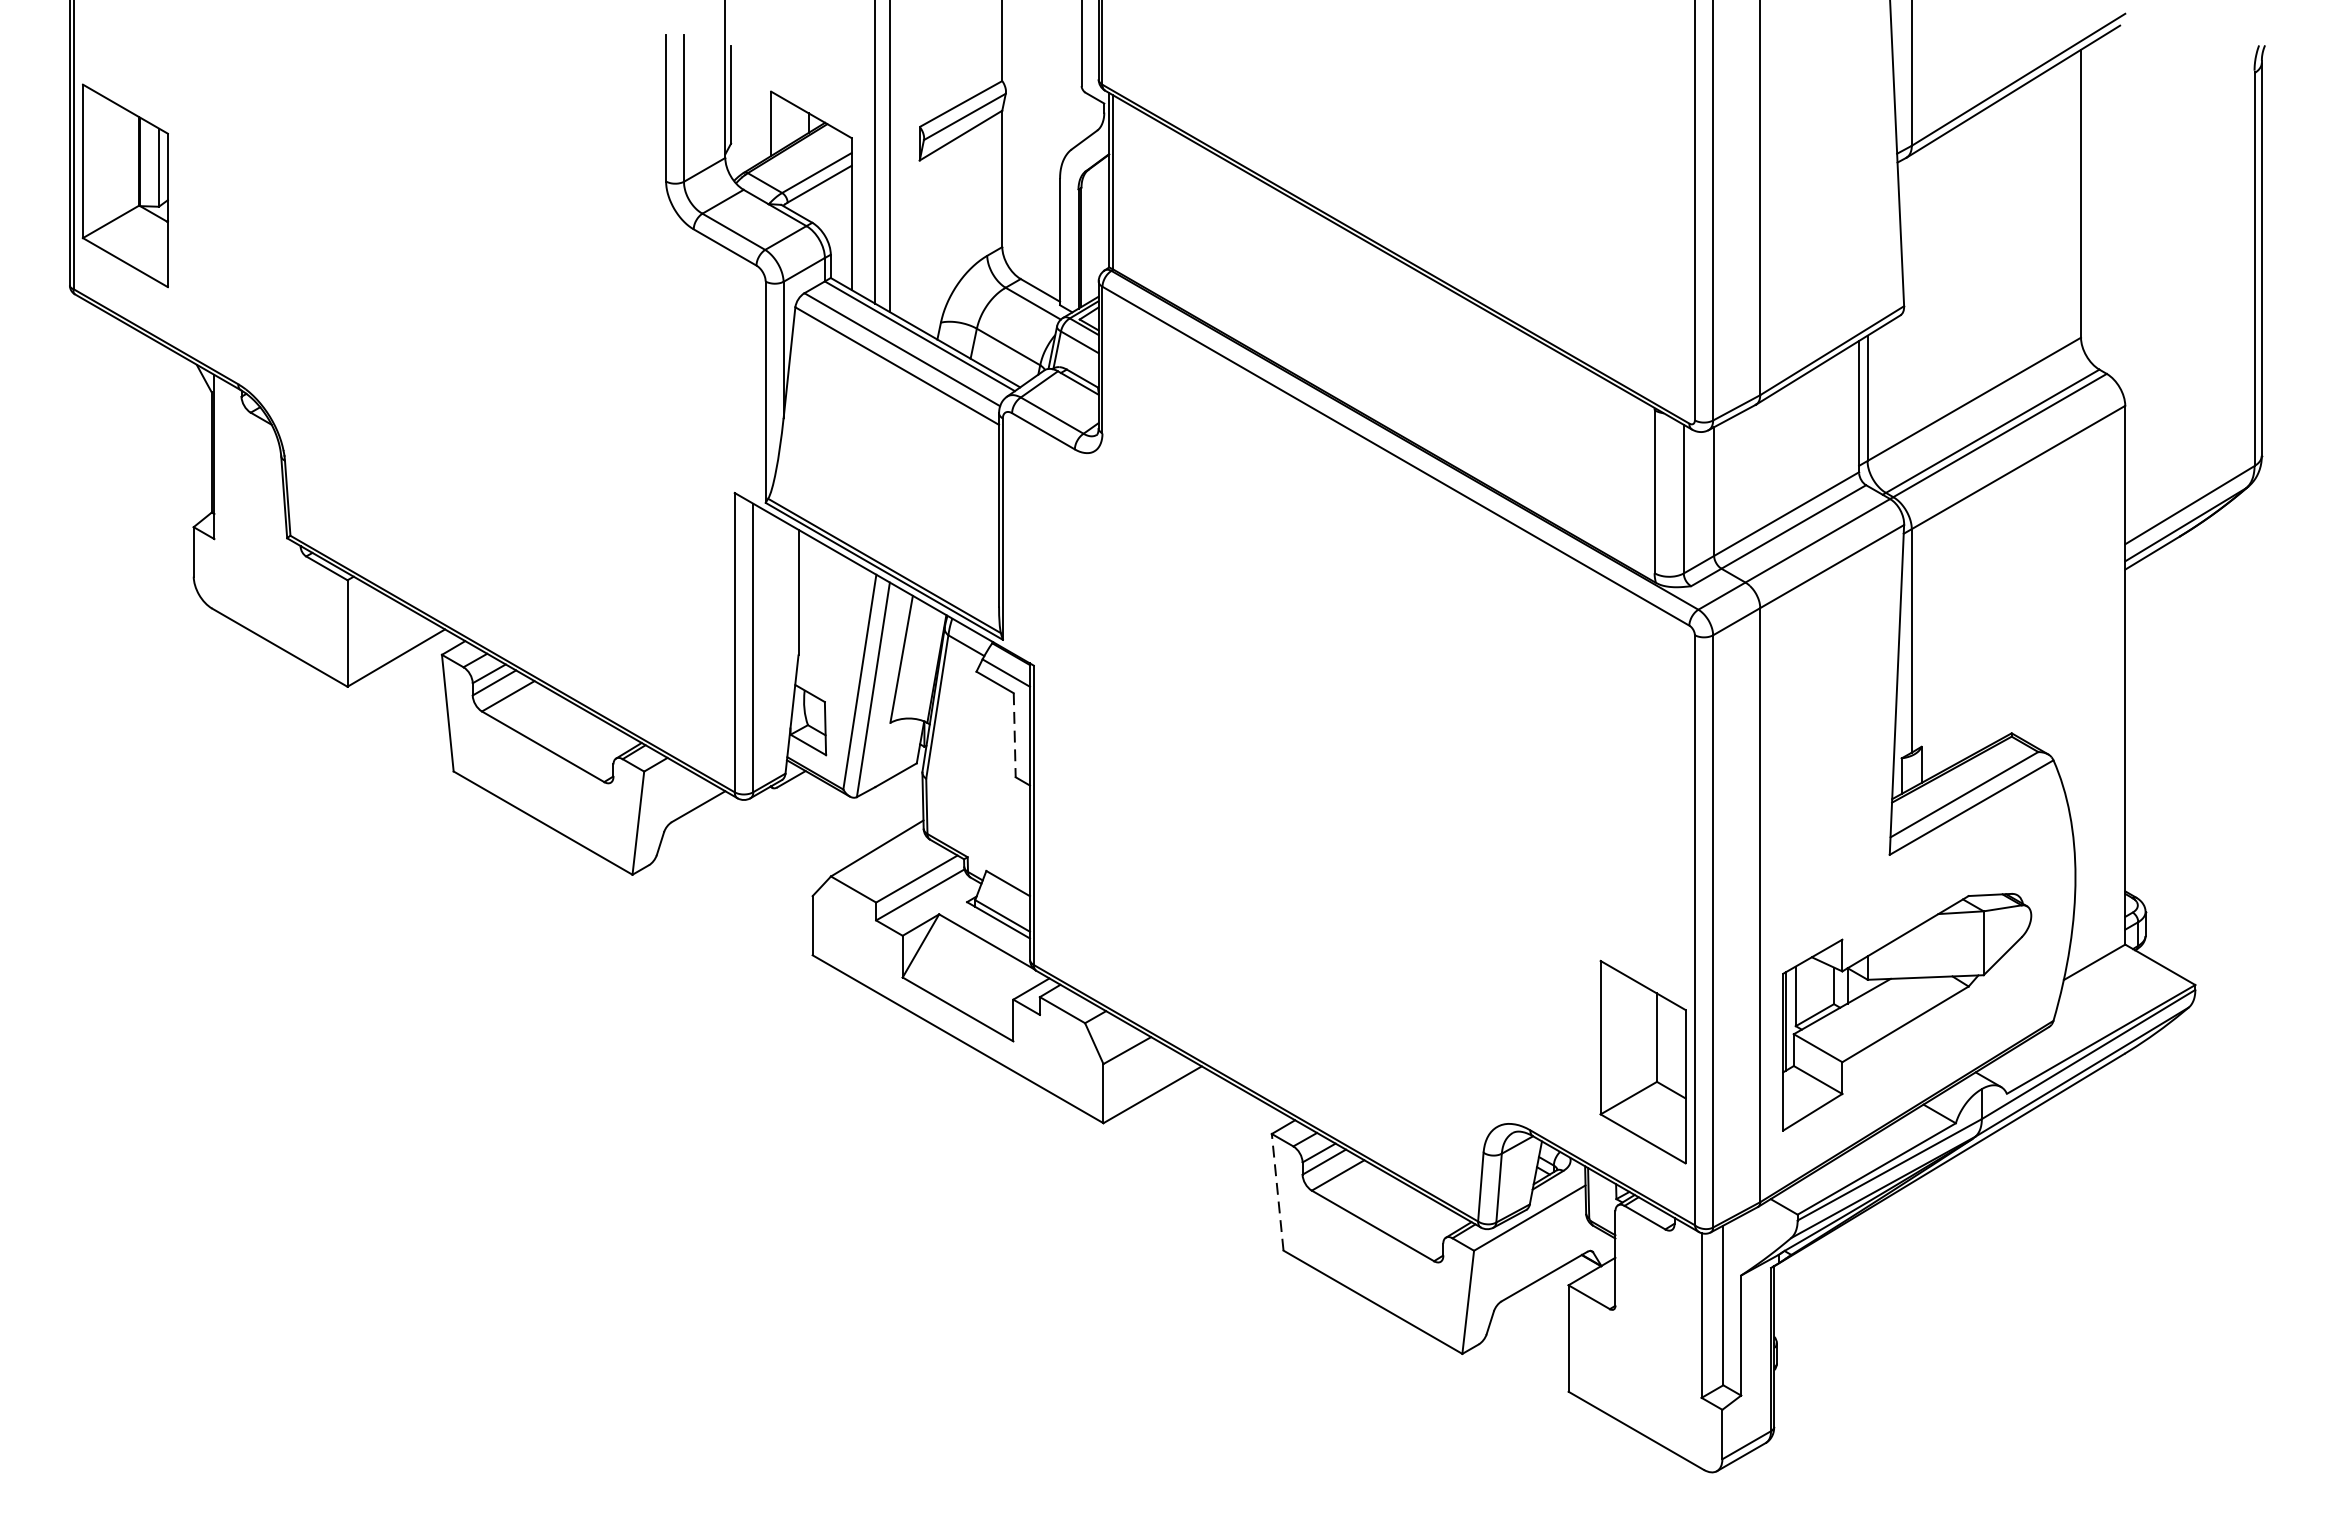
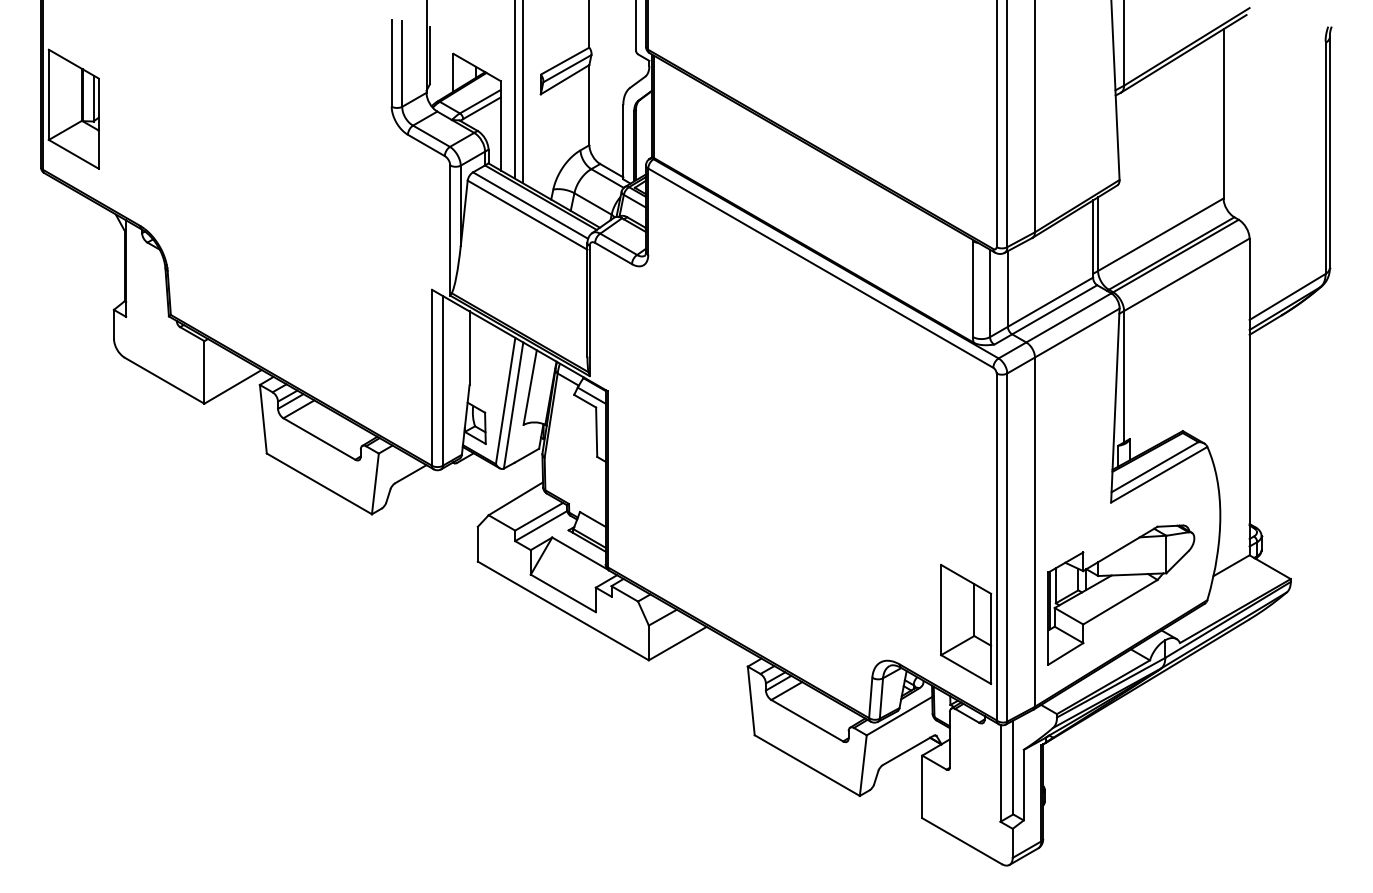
line: (1014, 735) -> (596, 432), dashed -> solid
line: (1278, 1191) -> (751, 700), dashed -> solid

